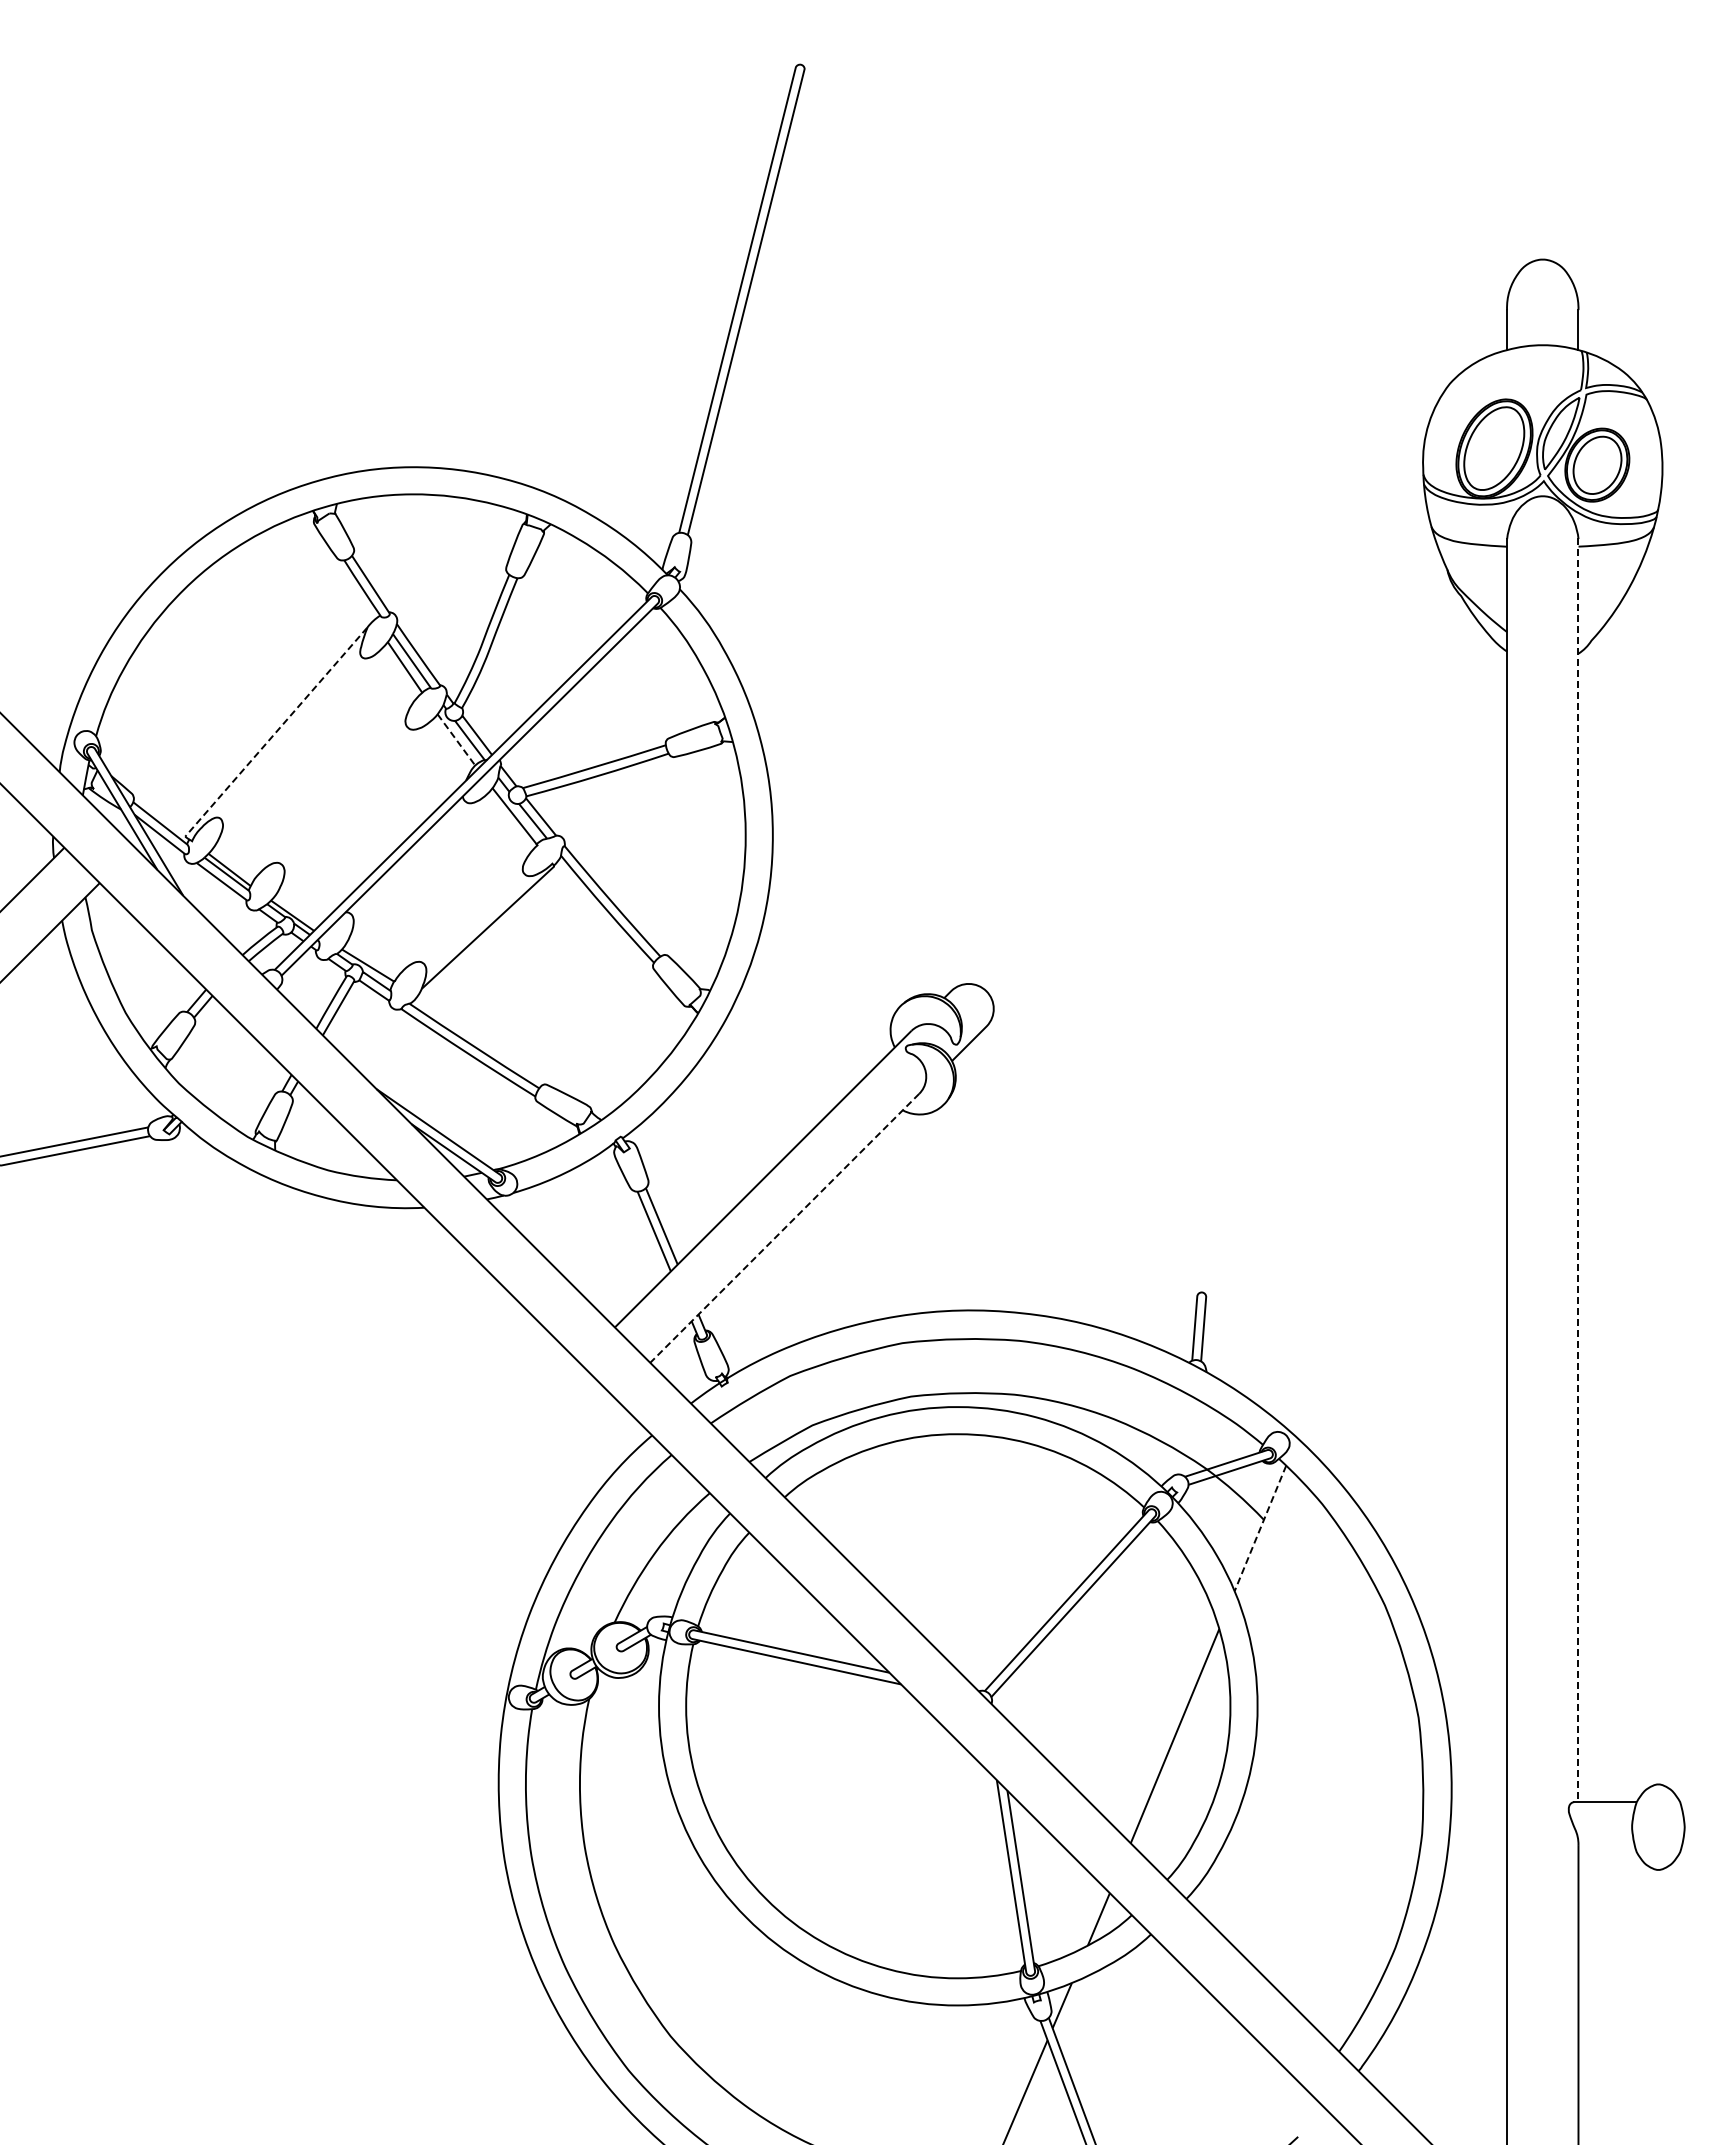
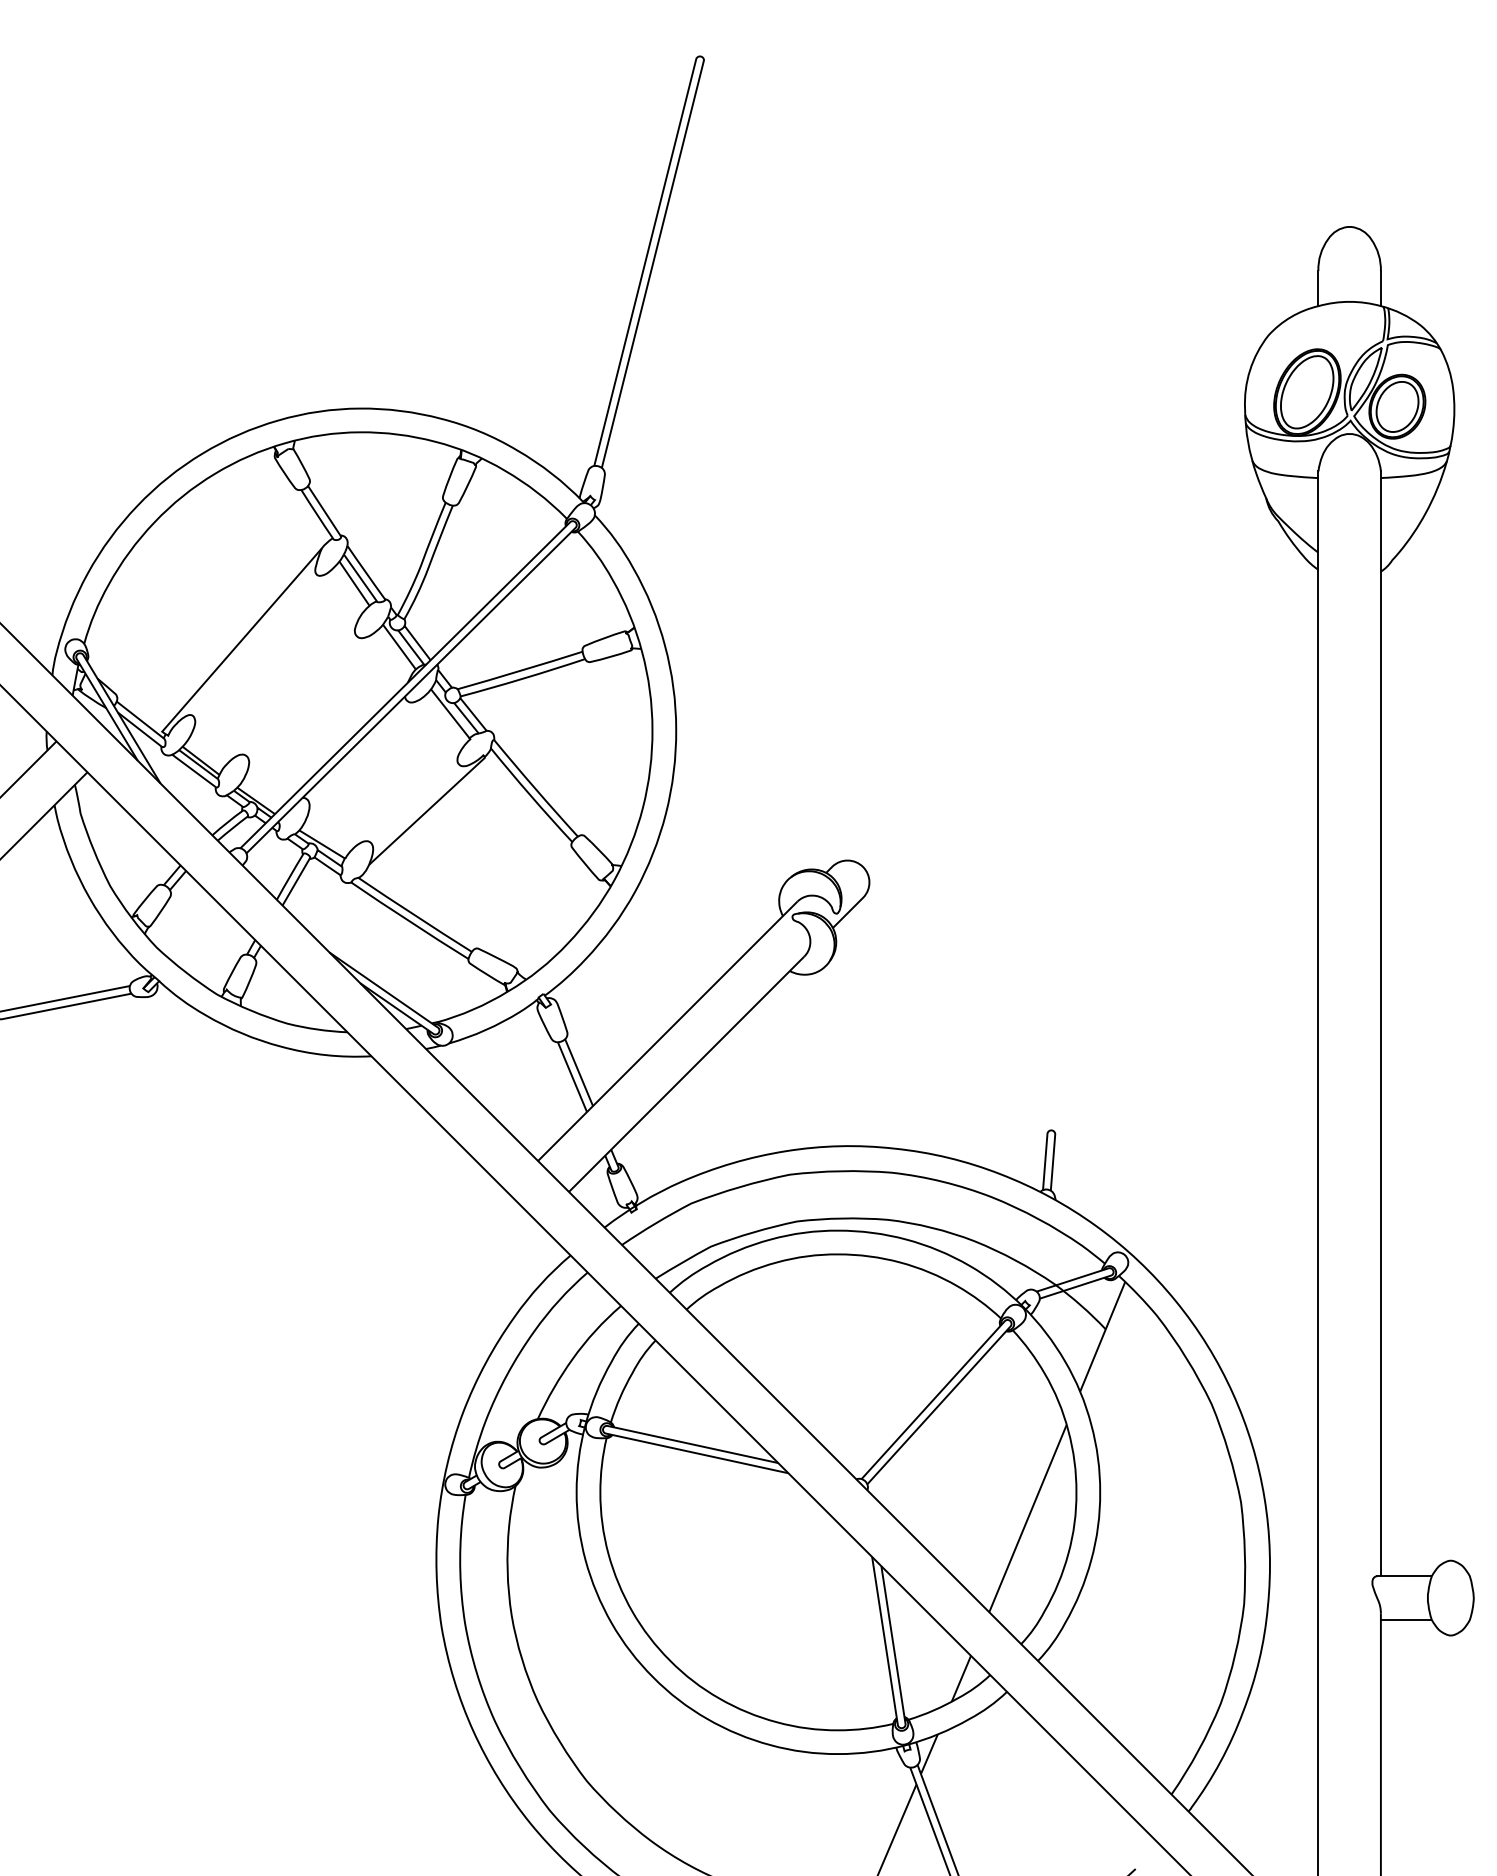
line: (274, 734) -> (240, 642), dashed -> solid
line: (456, 739) -> (399, 646), dashed -> solid
line: (1578, 1170) -> (1380, 1023), dashed -> solid
line: (784, 1228) -> (686, 1074), dashed -> solid
line: (1260, 1528) -> (1102, 1336), dashed -> solid
line: (1606, 1852) -> (1405, 1620), added

